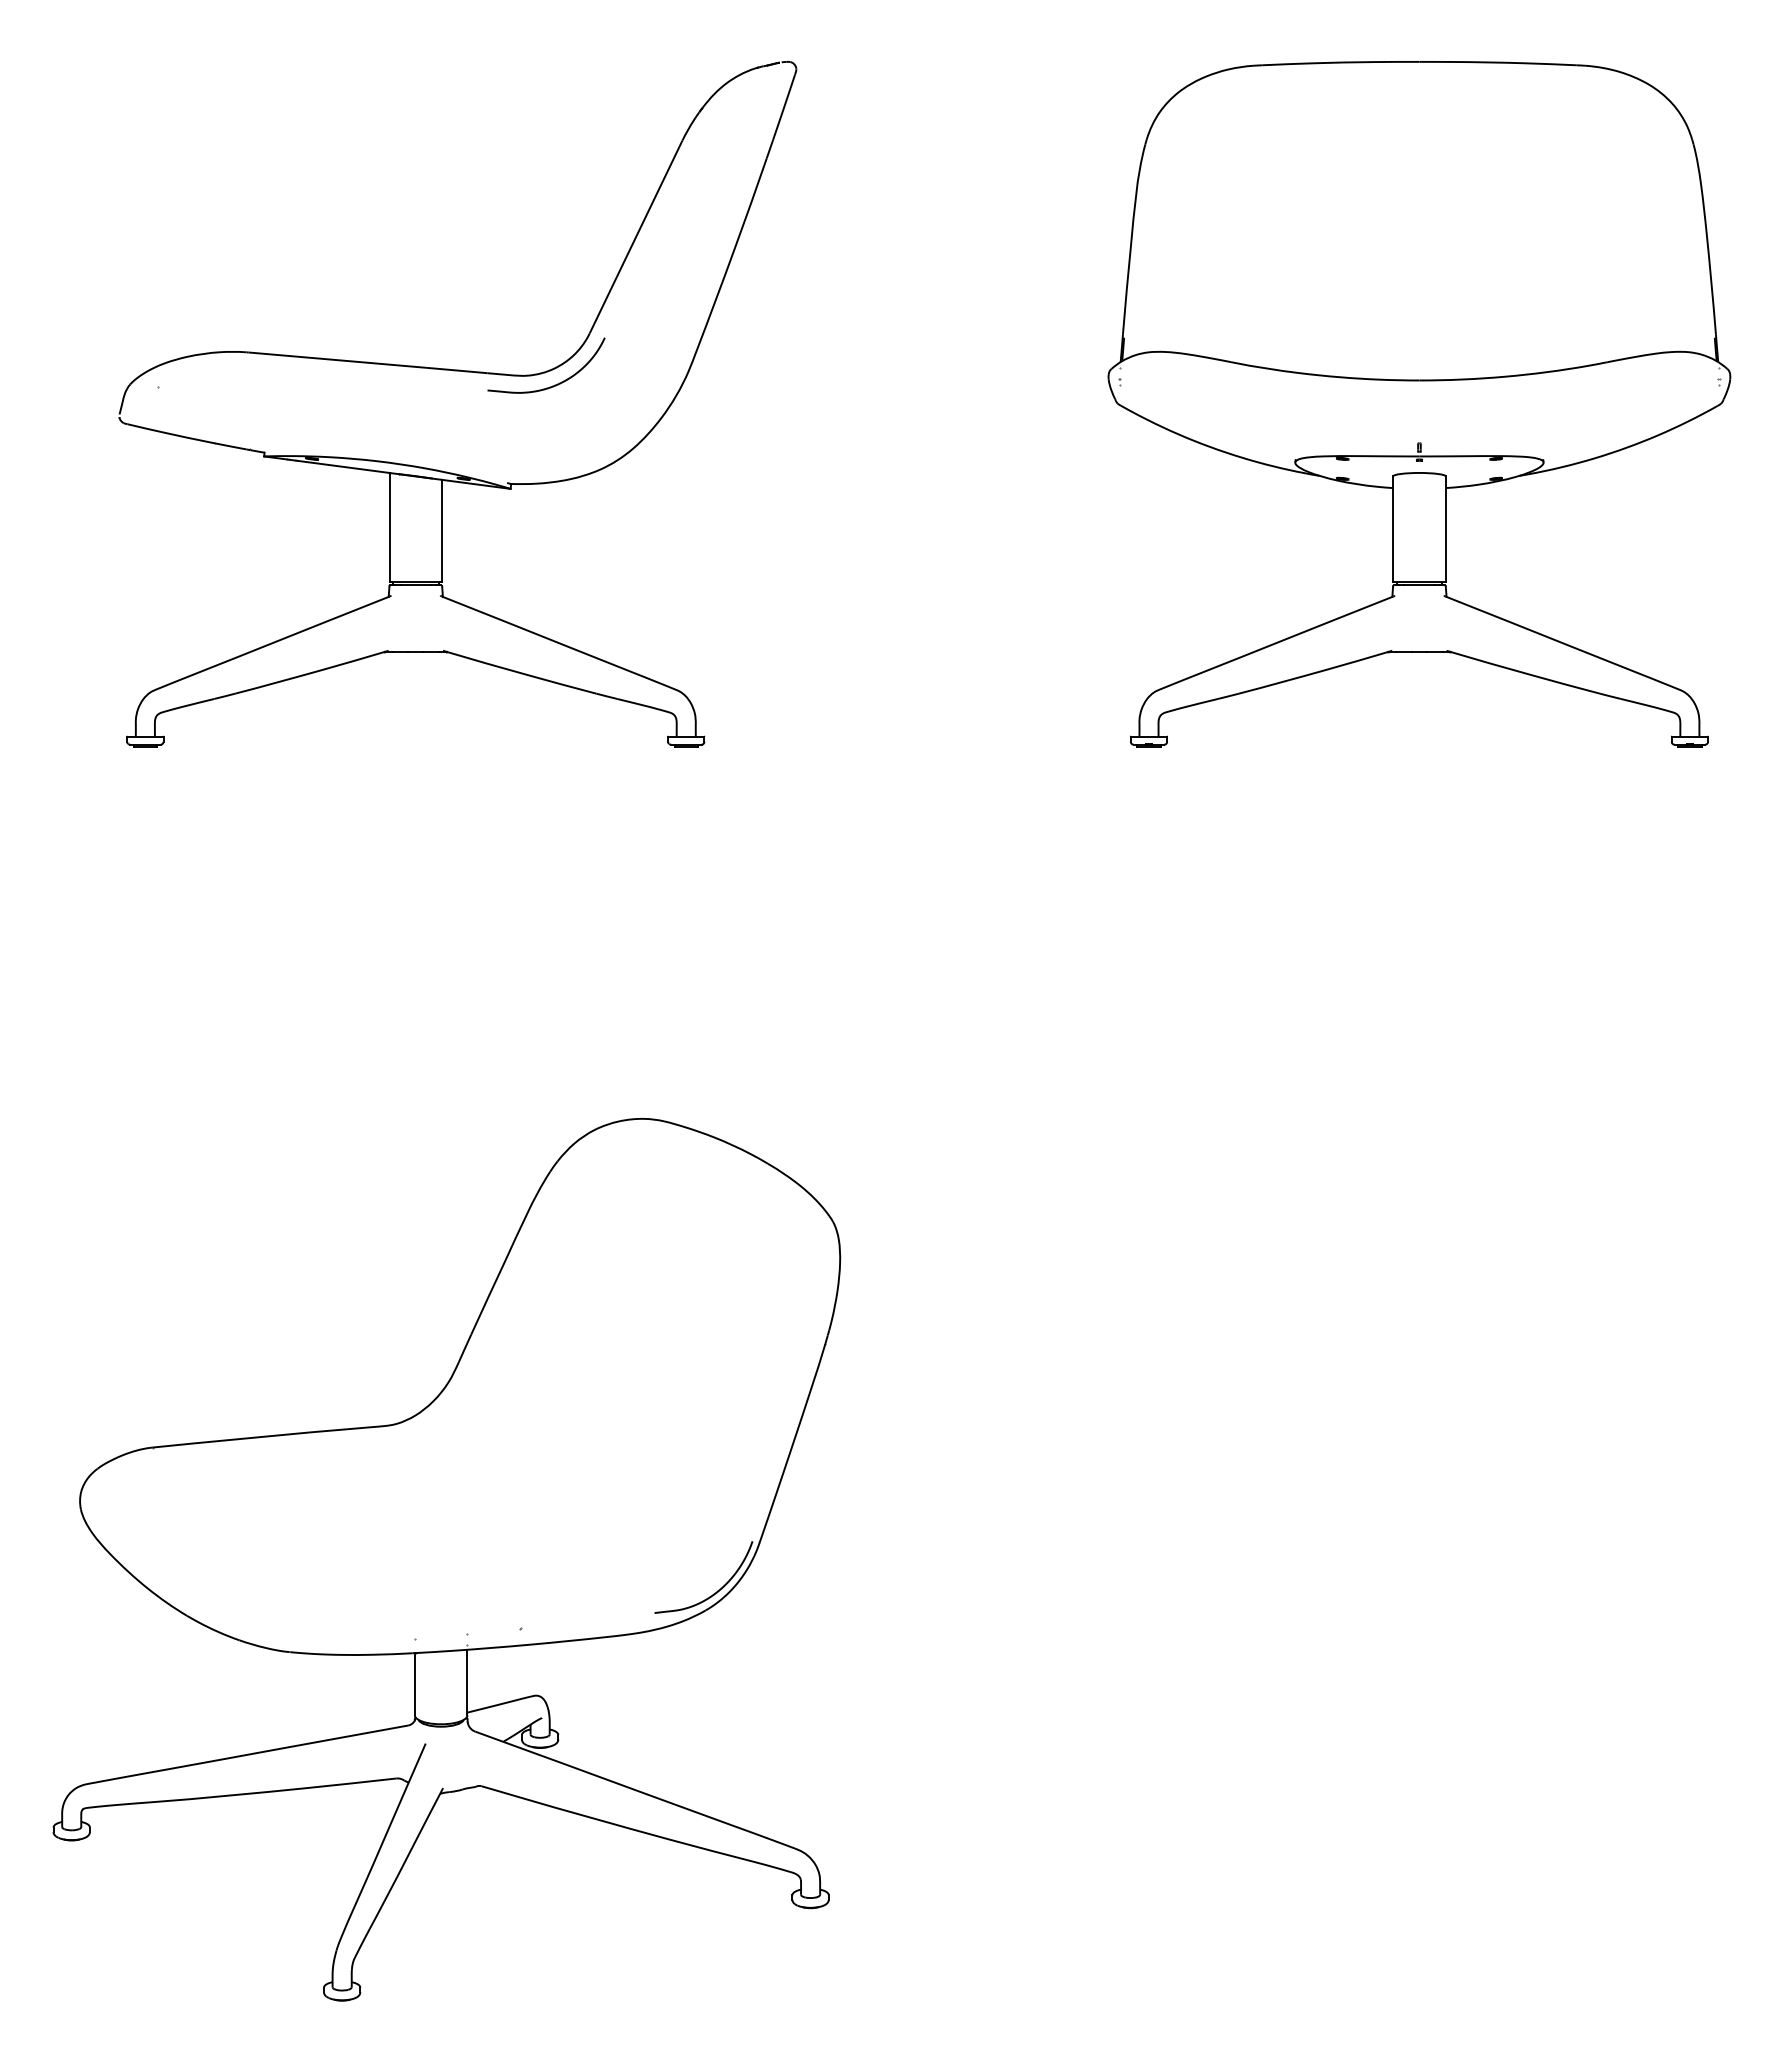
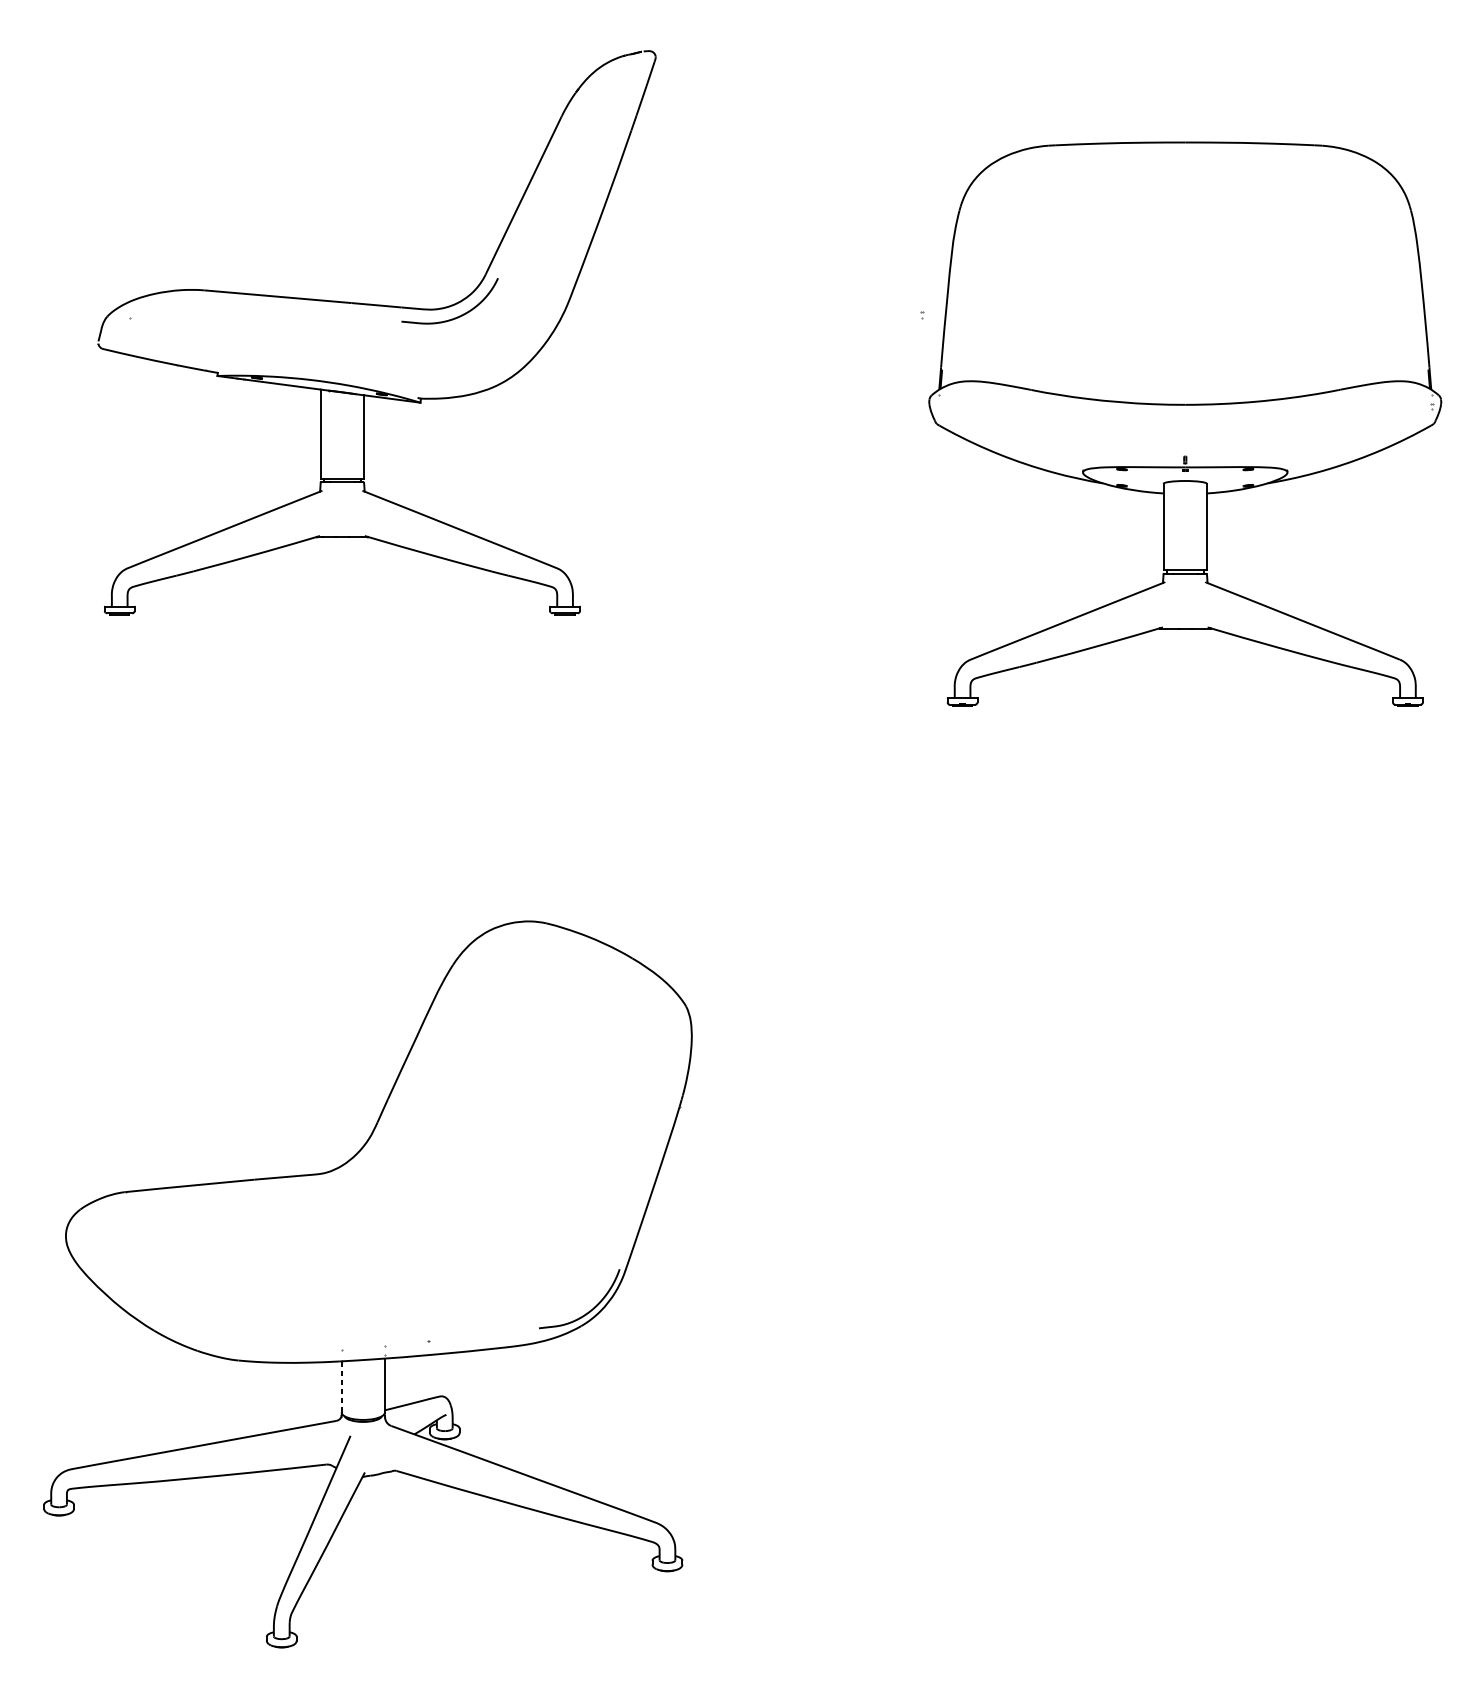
part: (1419, 404) -> (1185, 424), moved
line: (414, 1683) -> (341, 1386), solid -> dashed

